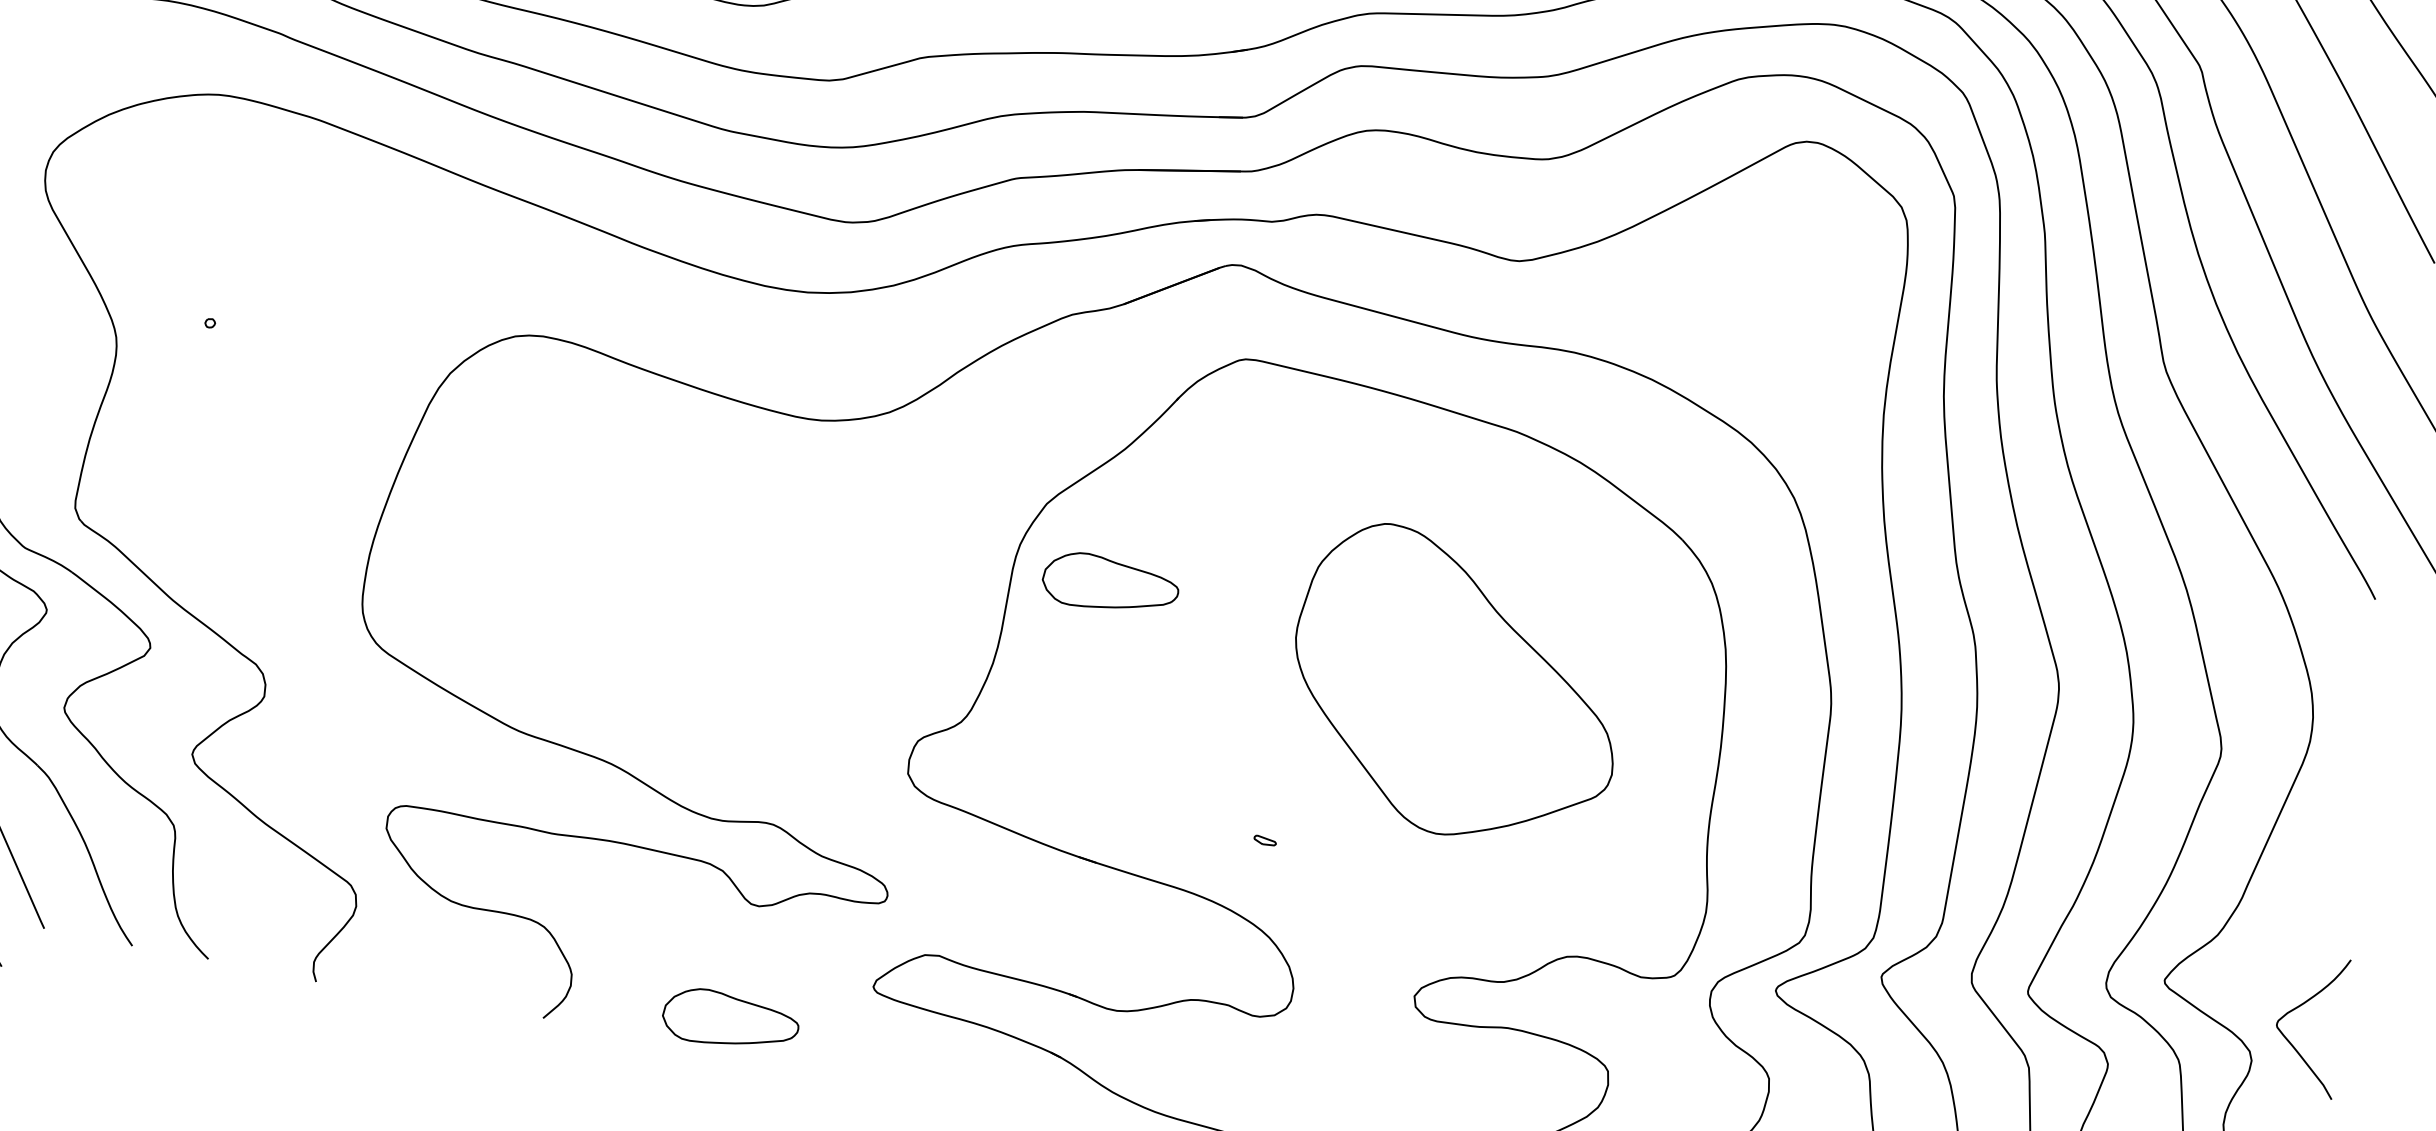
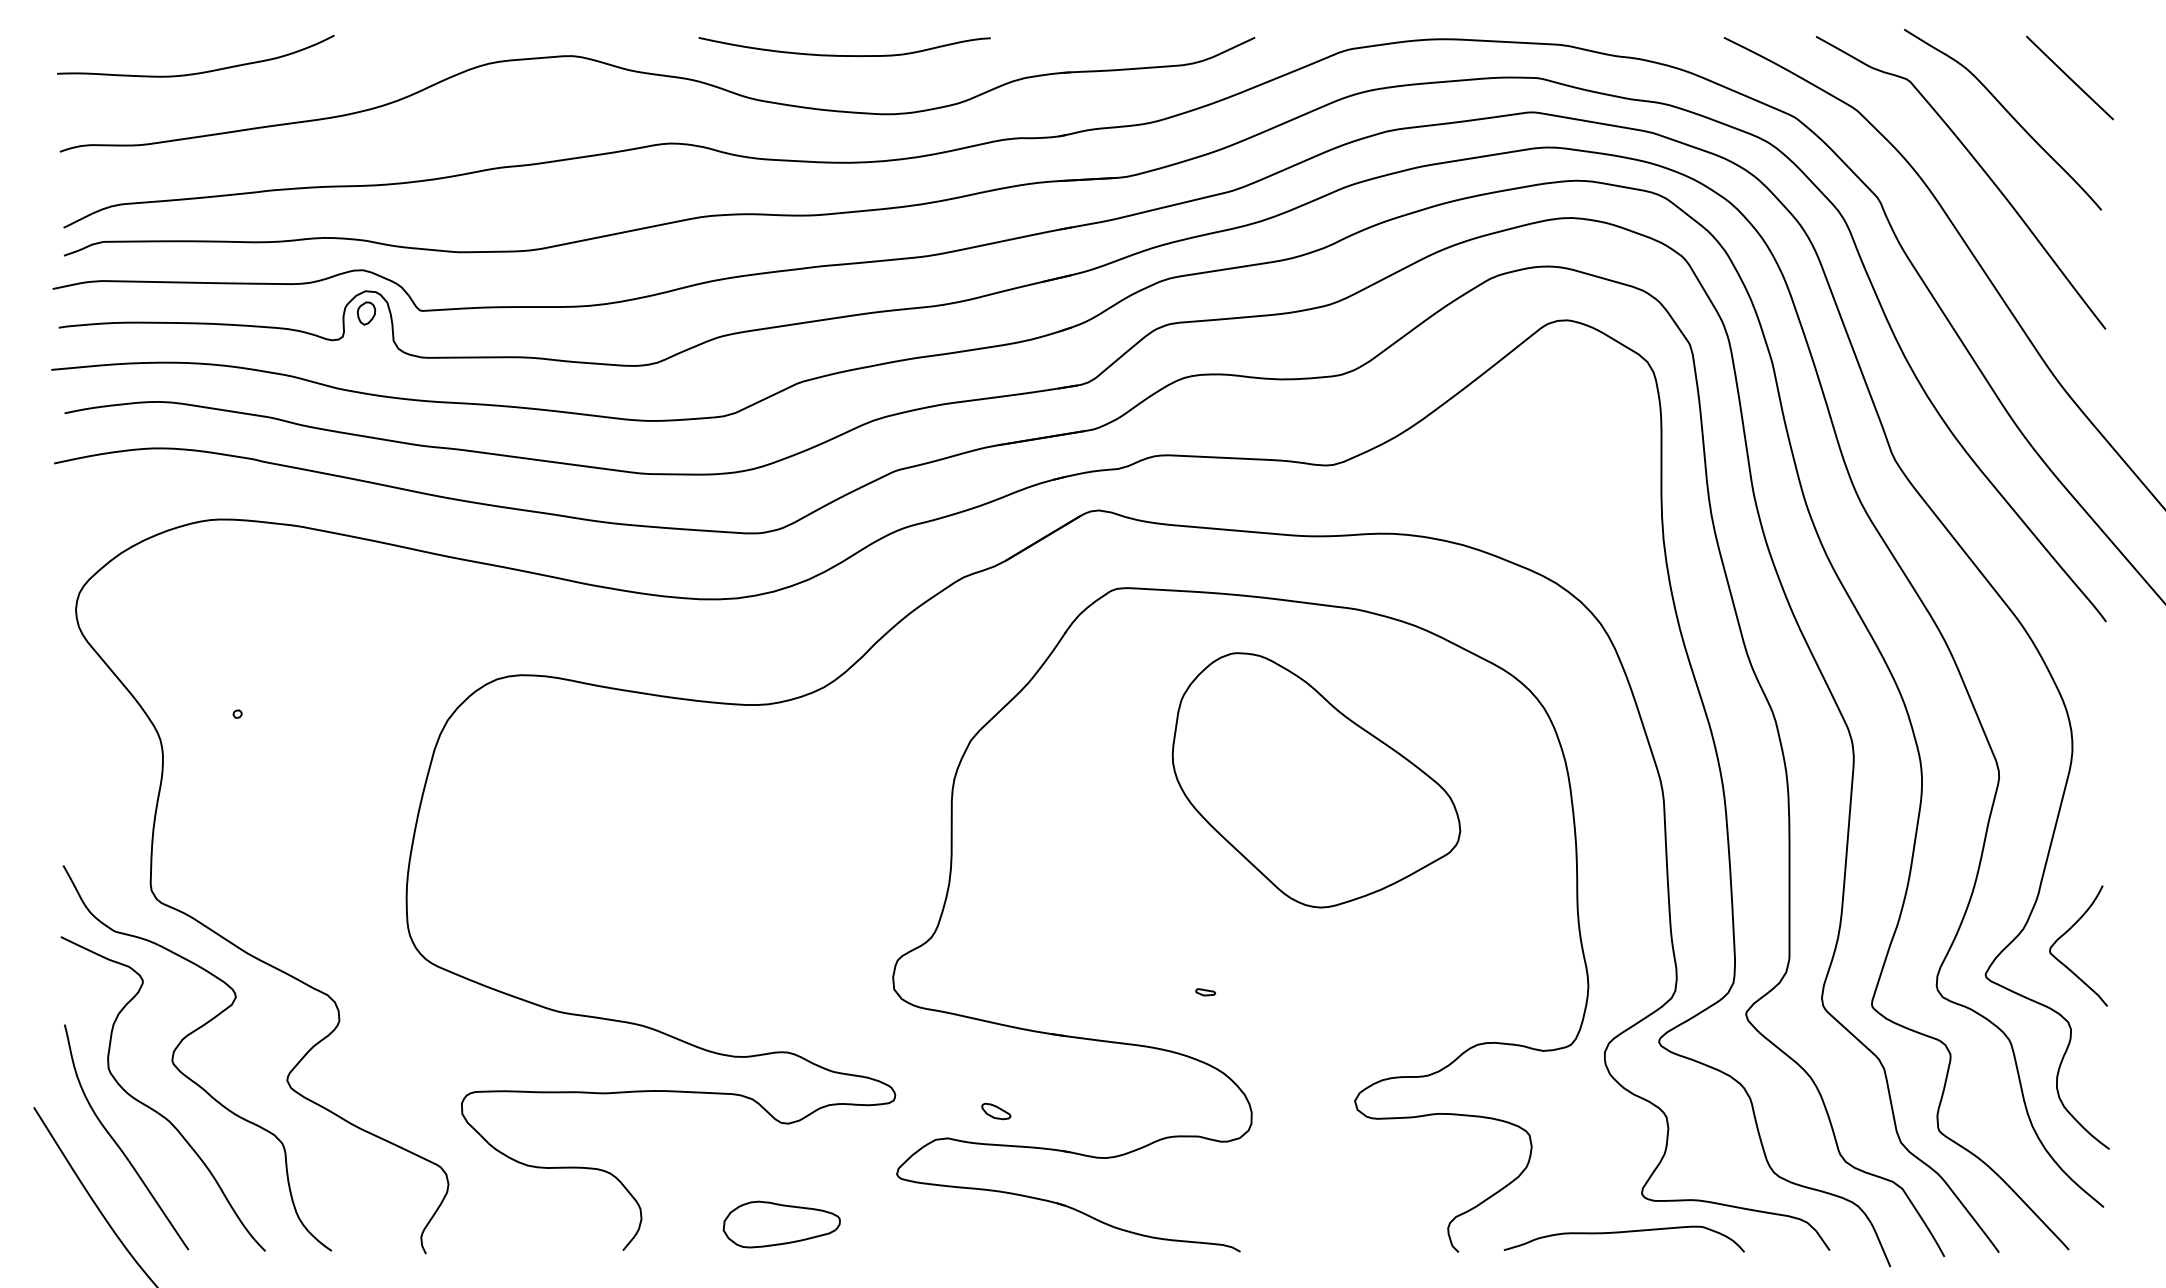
part: (1110, 584) -> (1036, 799), removed
part: (1457, 686) -> (1316, 780), moved
part: (1000, 934) -> (996, 1111), added
curve: (2299, 1007) -> (2066, 933), moved

